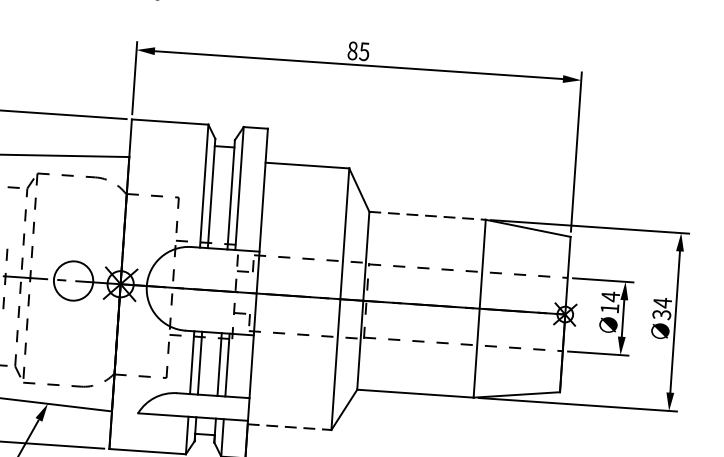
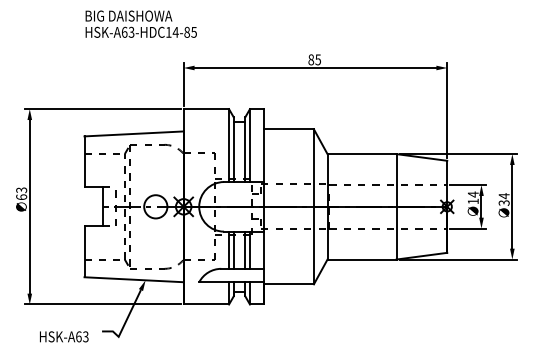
line: (428, 216) -> (362, 154), dashed -> solid
line: (290, 427) -> (289, 284), dashed -> solid

